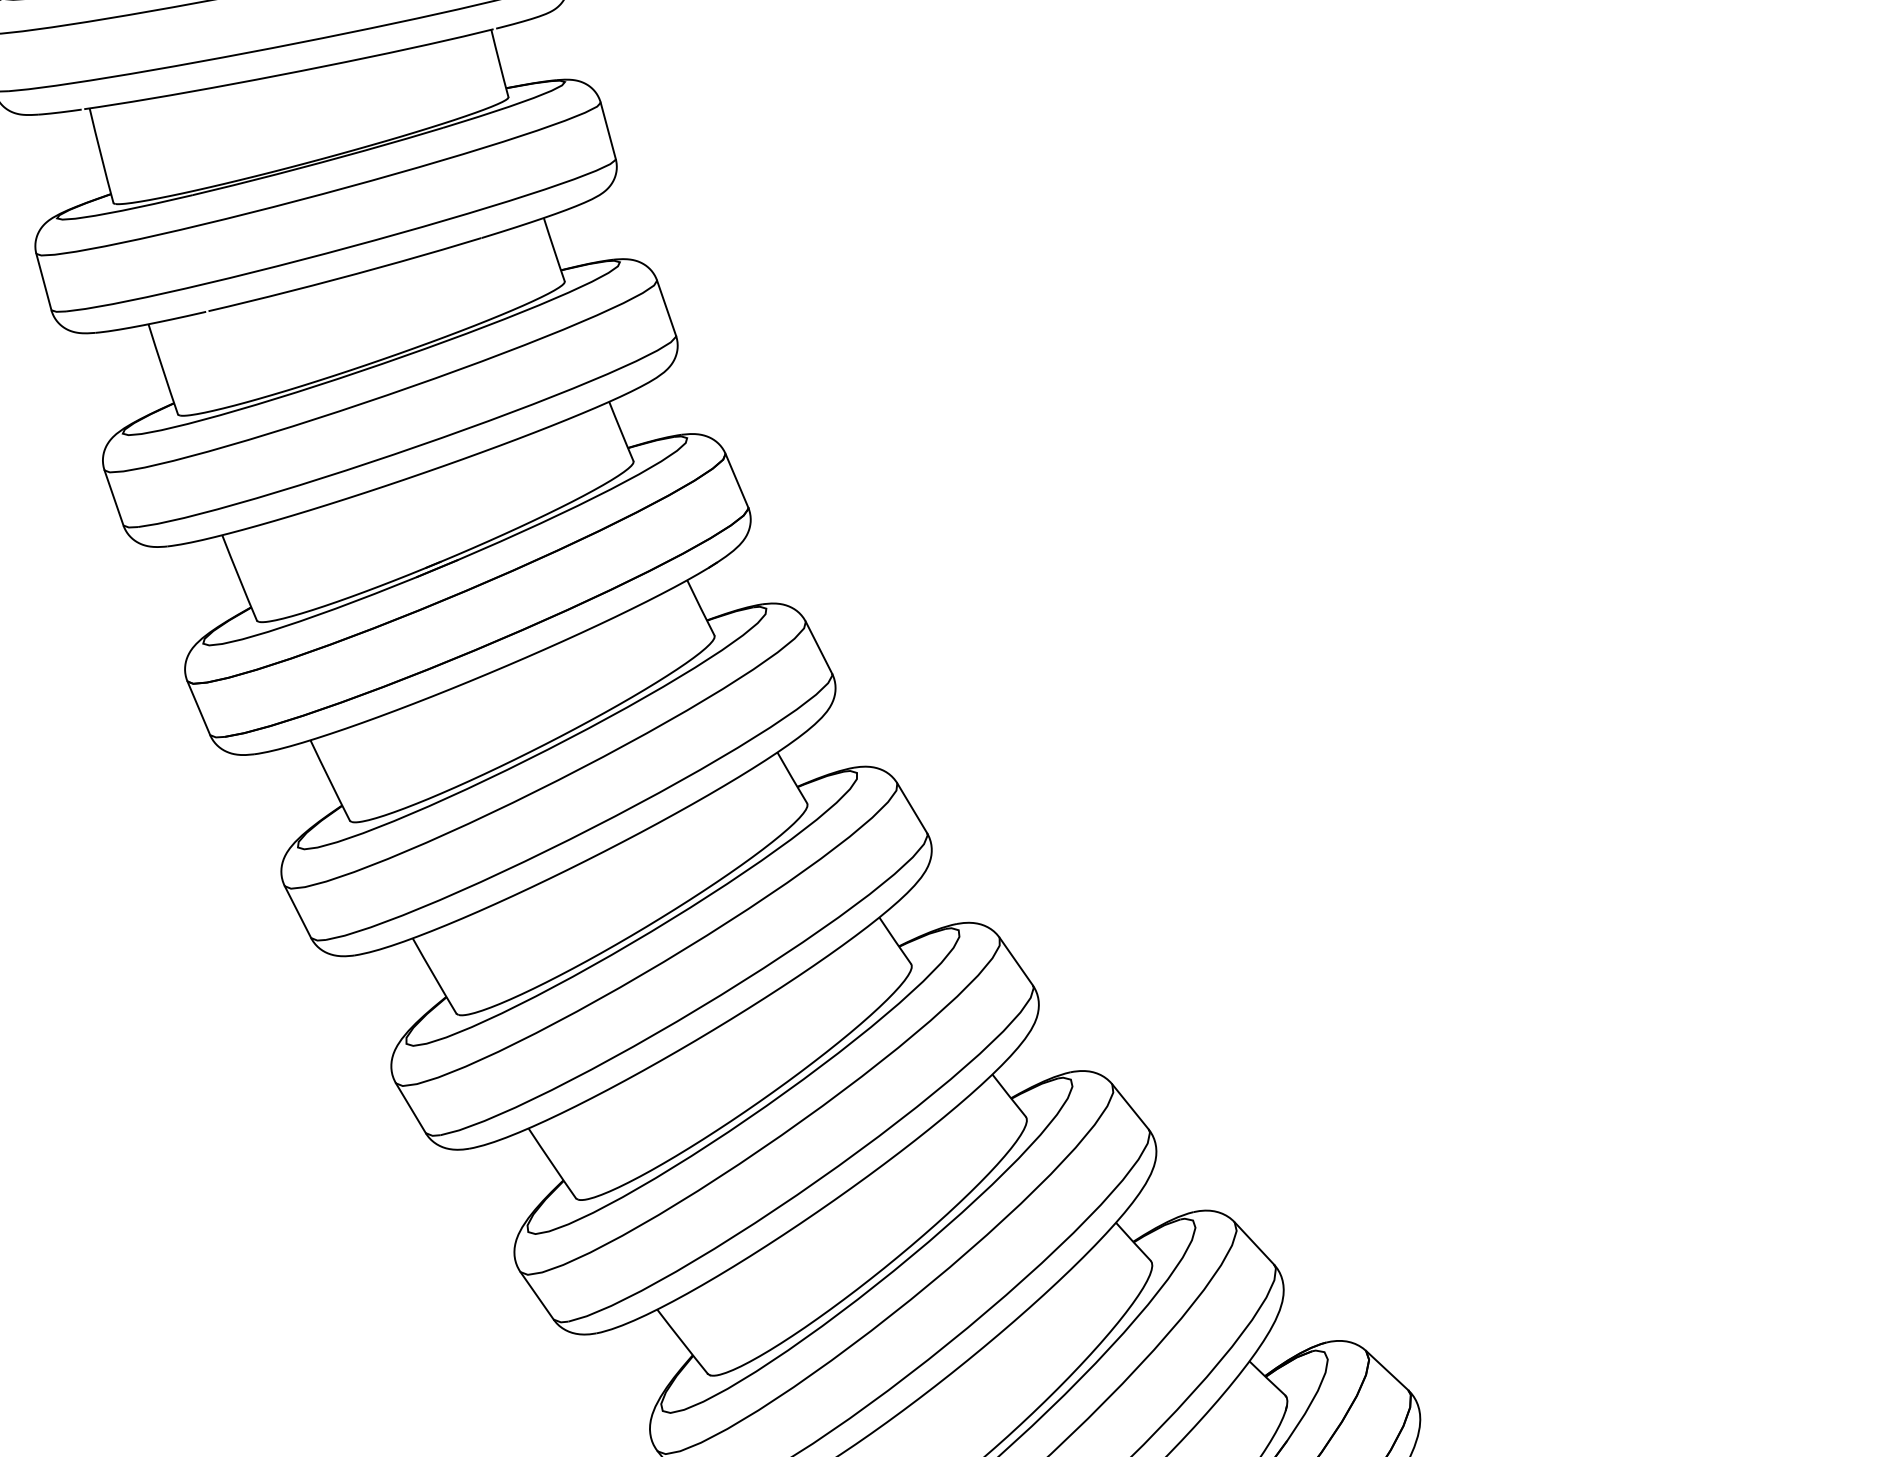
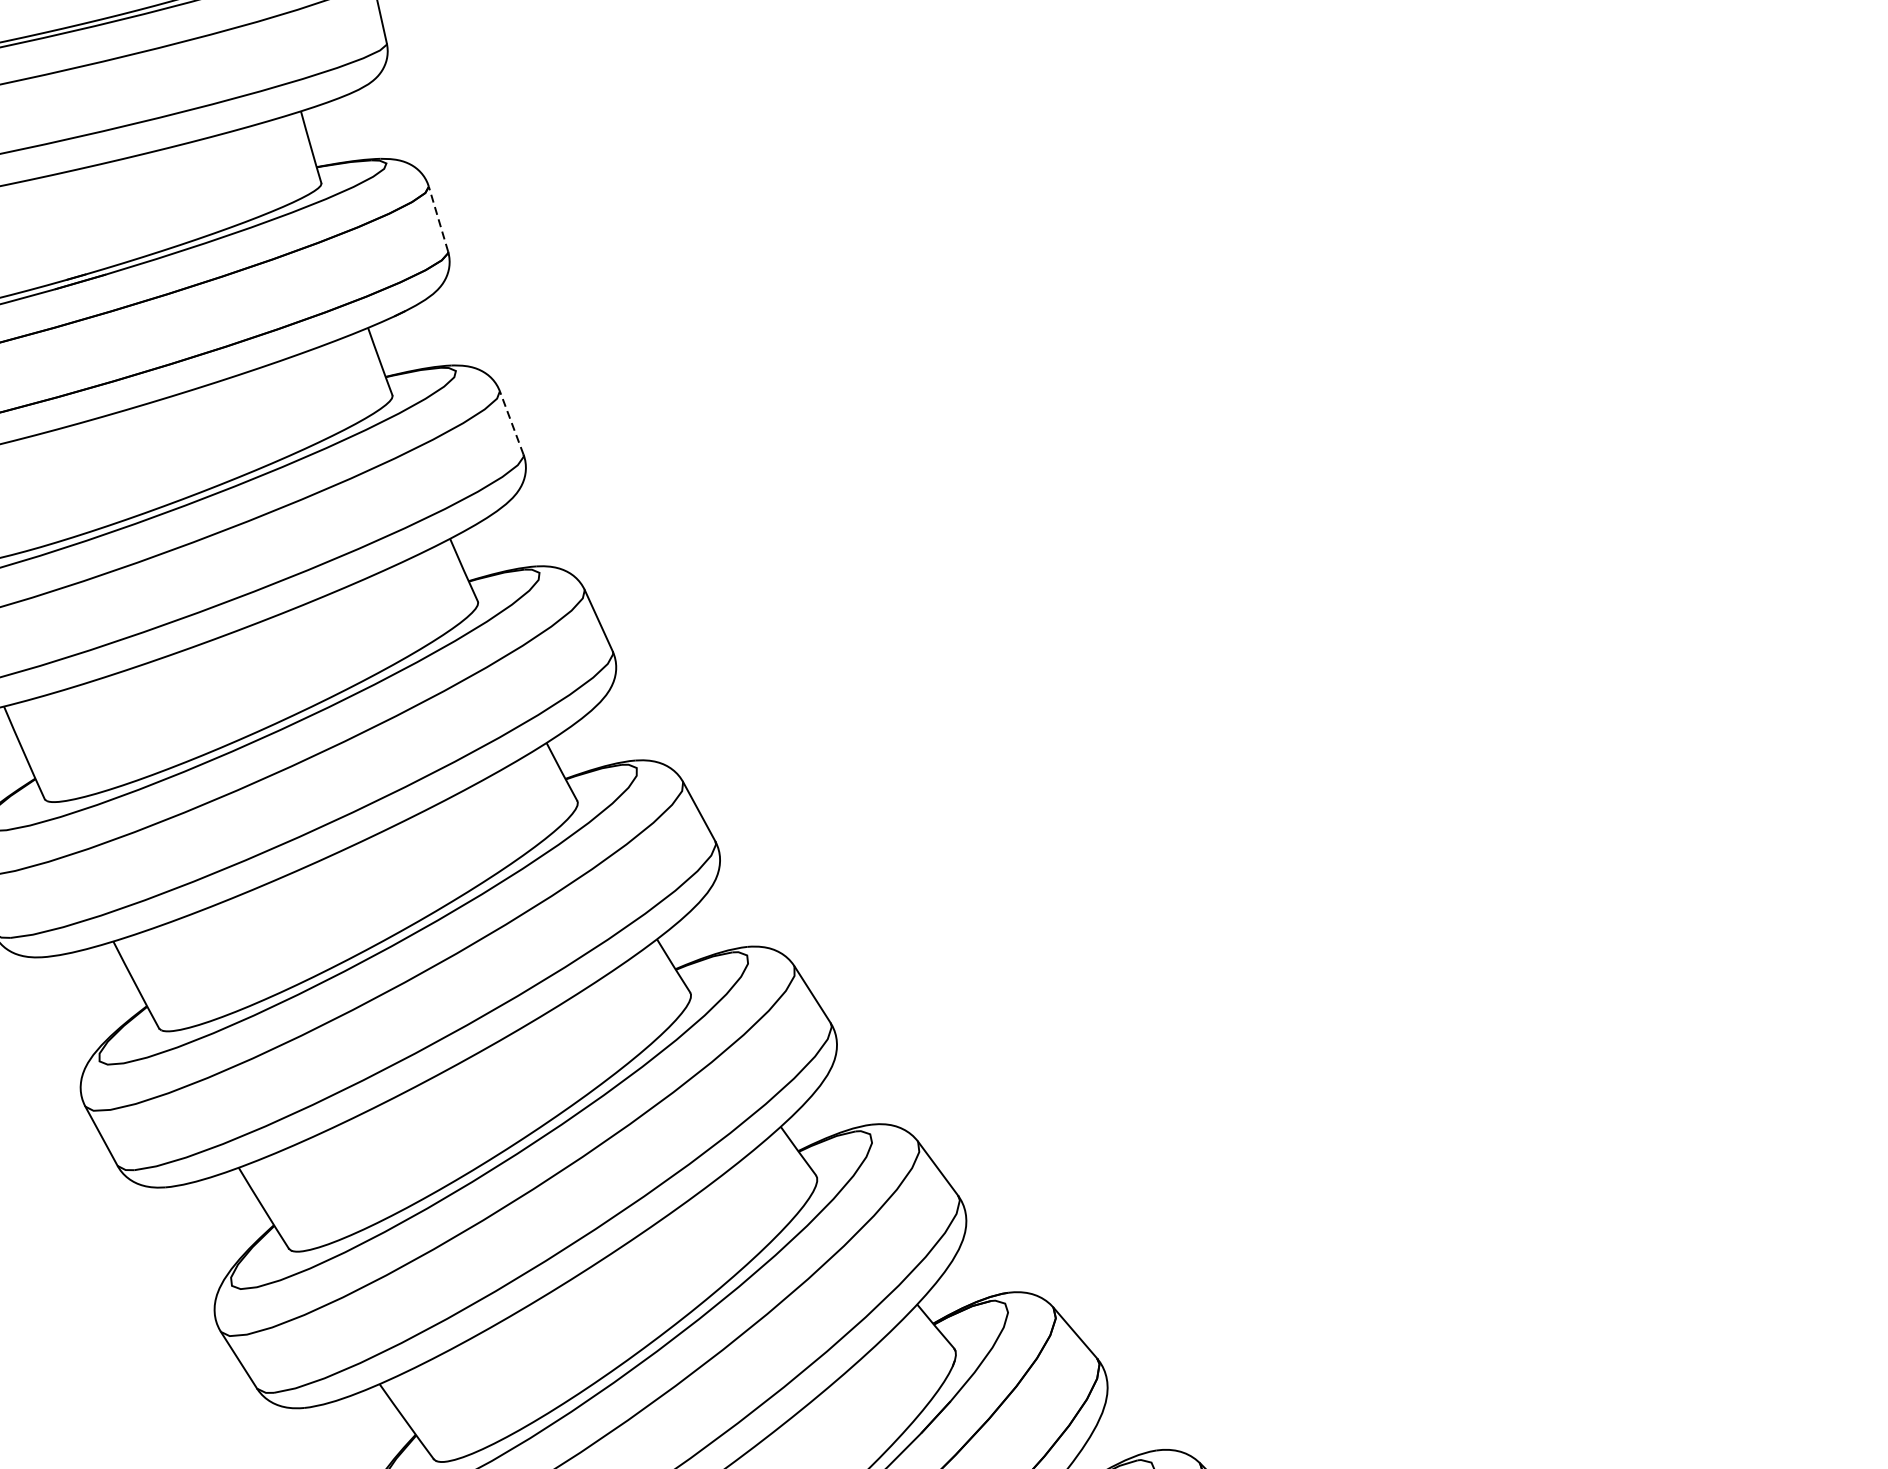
line: (736, 480) -> (438, 218), solid -> dashed
line: (818, 647) -> (511, 422), solid -> dashed

